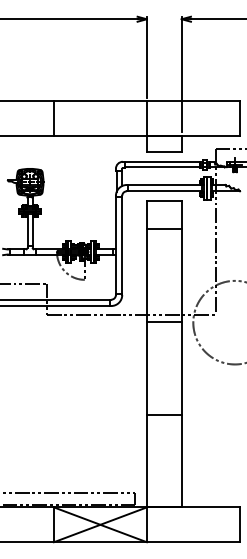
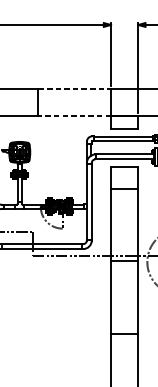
line: (100, 101) -> (74, 89), solid -> dashed
line: (99, 135) -> (74, 115), solid -> dashed

